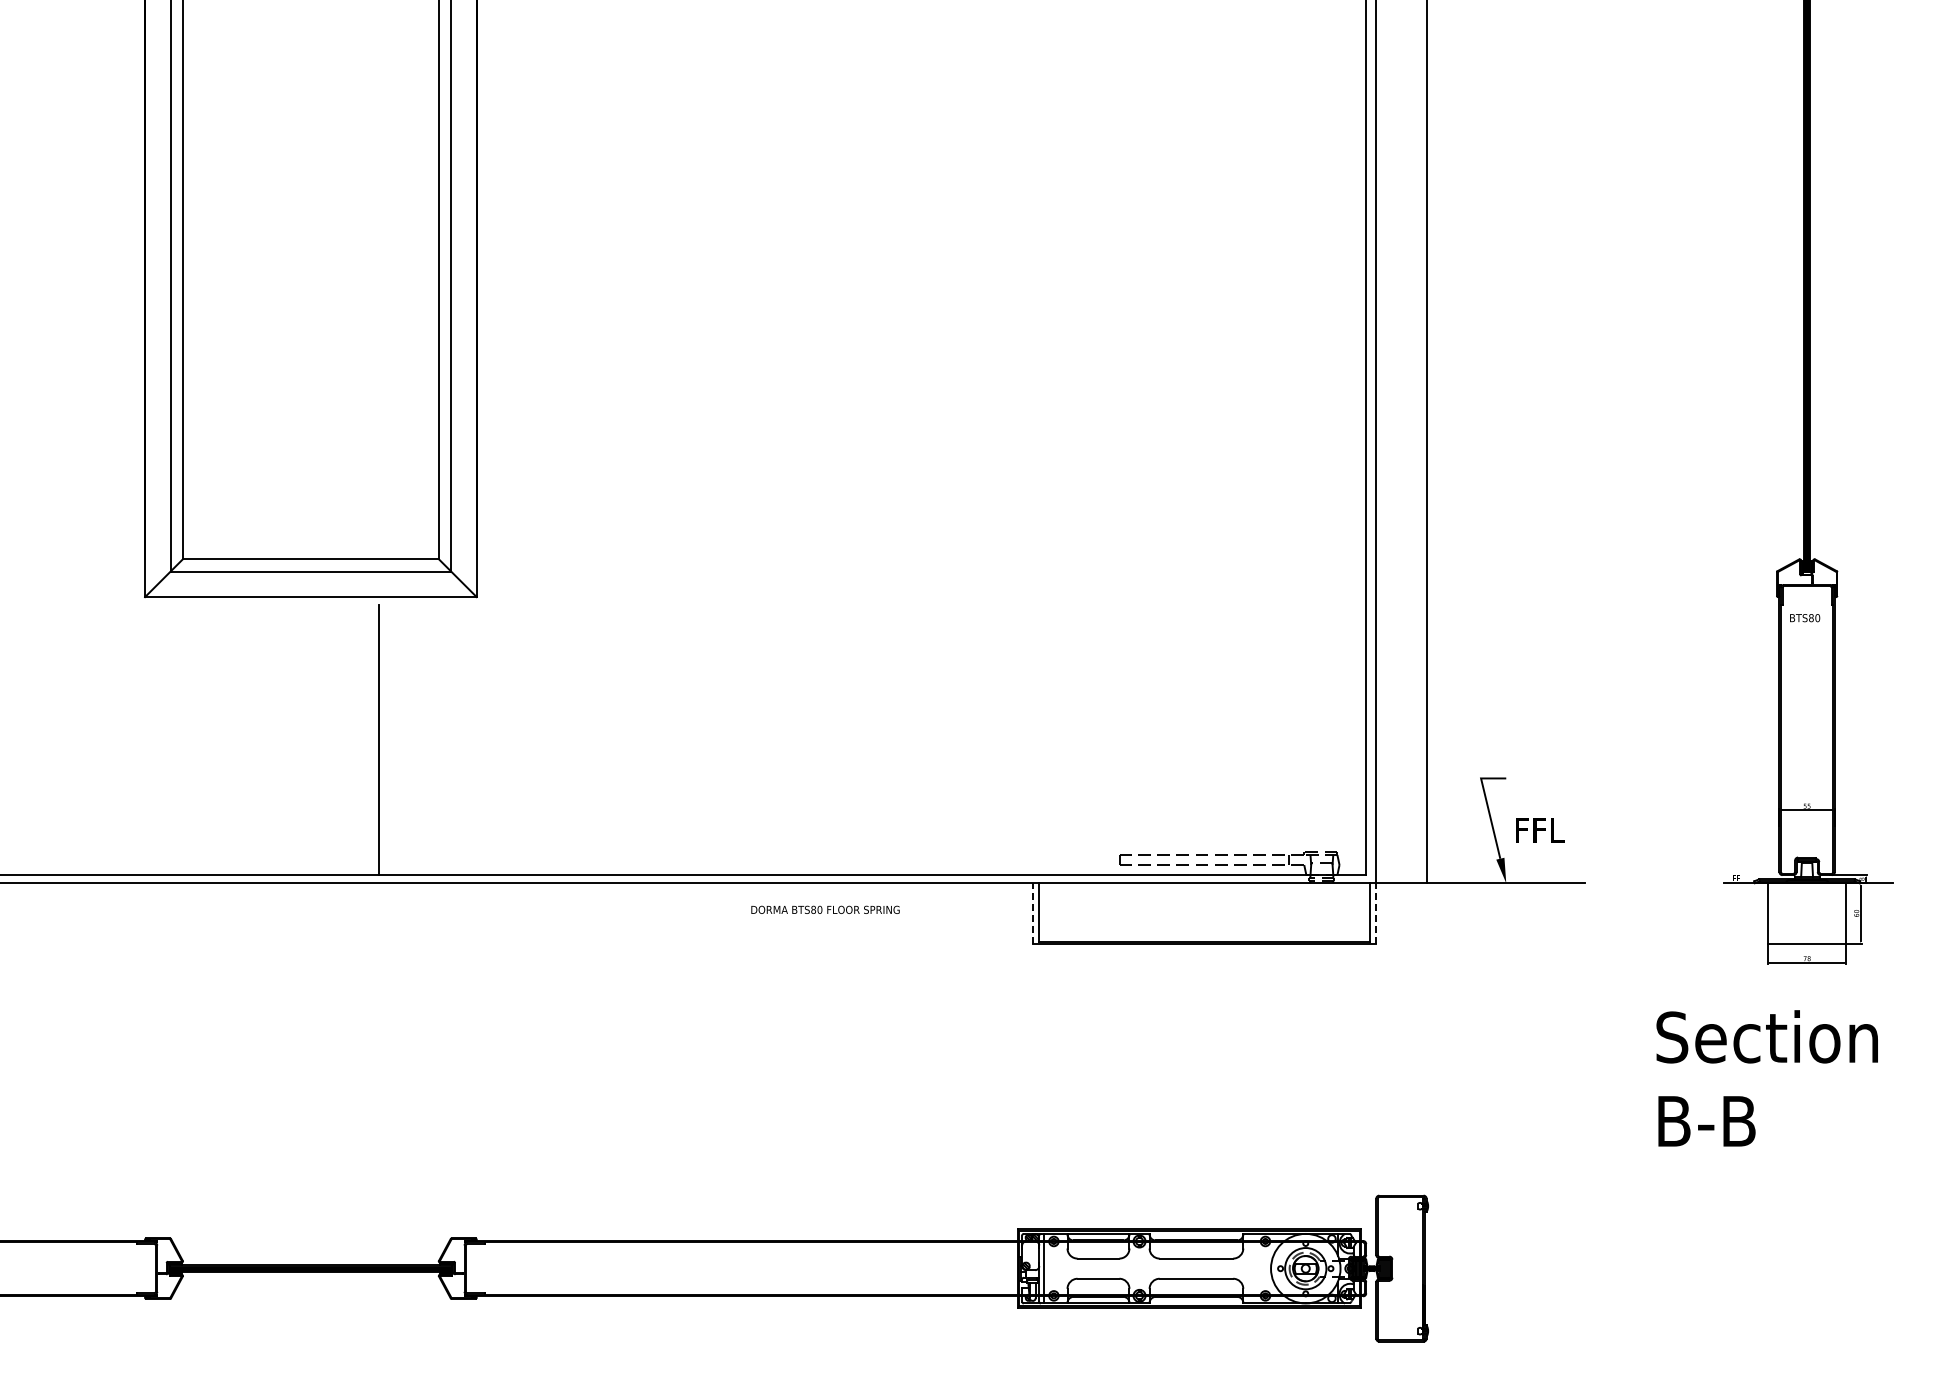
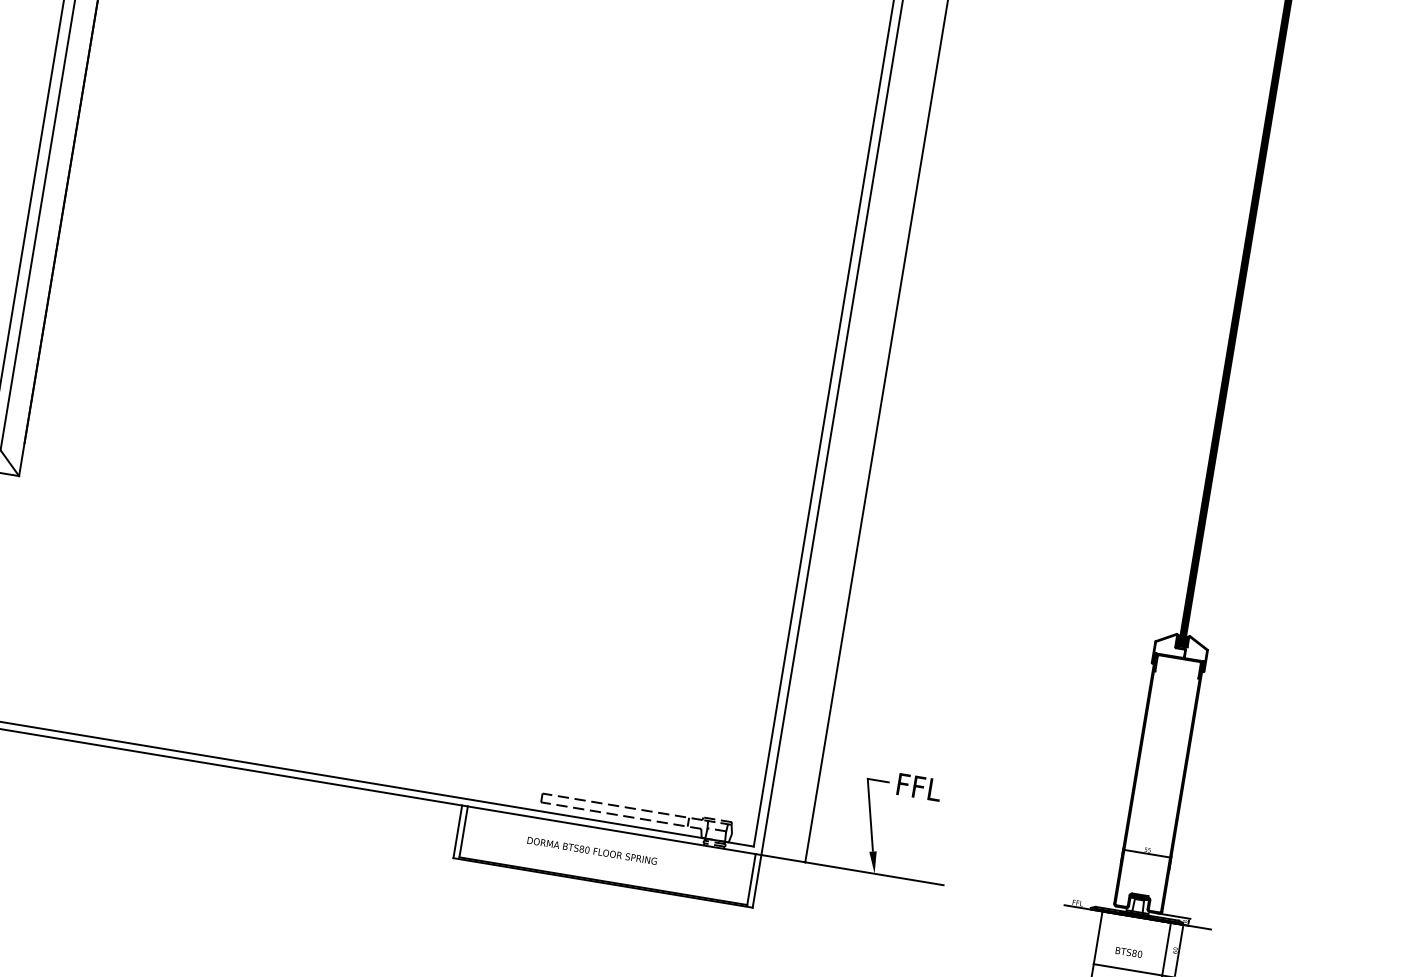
text: (1805, 618) -> (1129, 952), moved
text: (1540, 830) -> (919, 787), moved
text: (825, 909) -> (592, 850), moved
line: (1032, 912) -> (457, 830), dashed -> solid
line: (1376, 912) -> (757, 880), dashed -> solid

